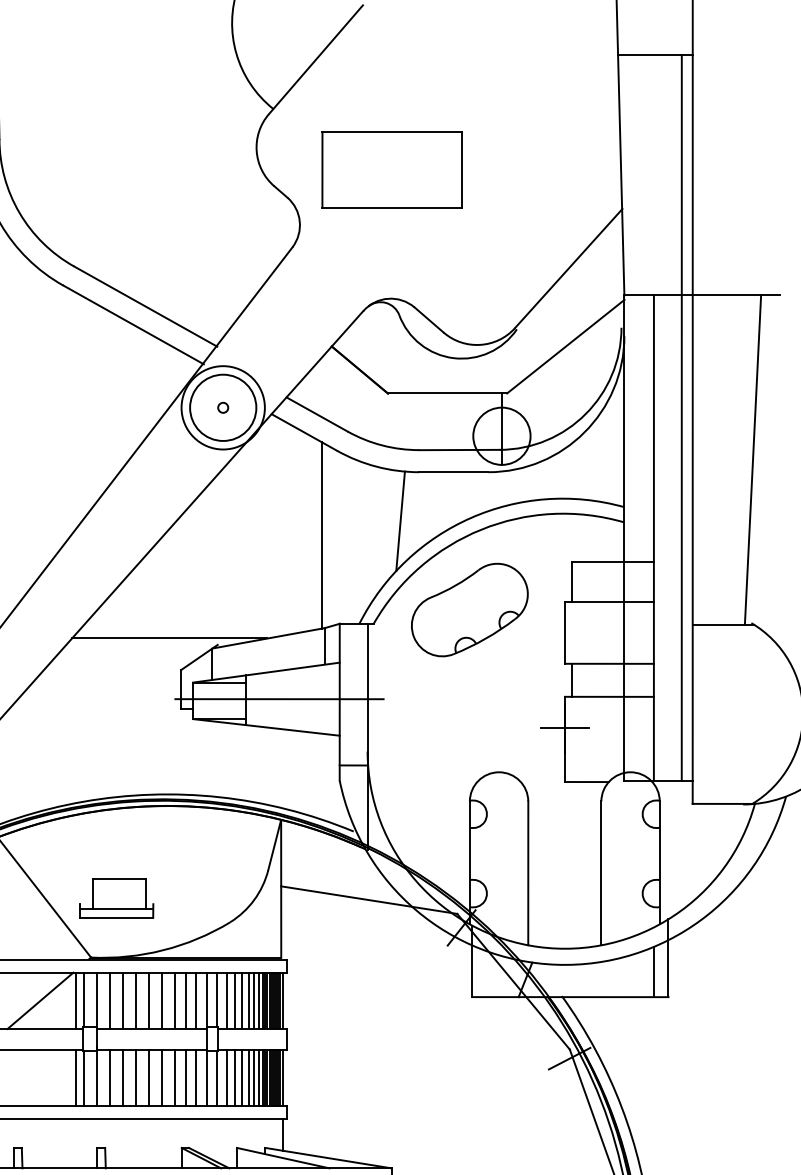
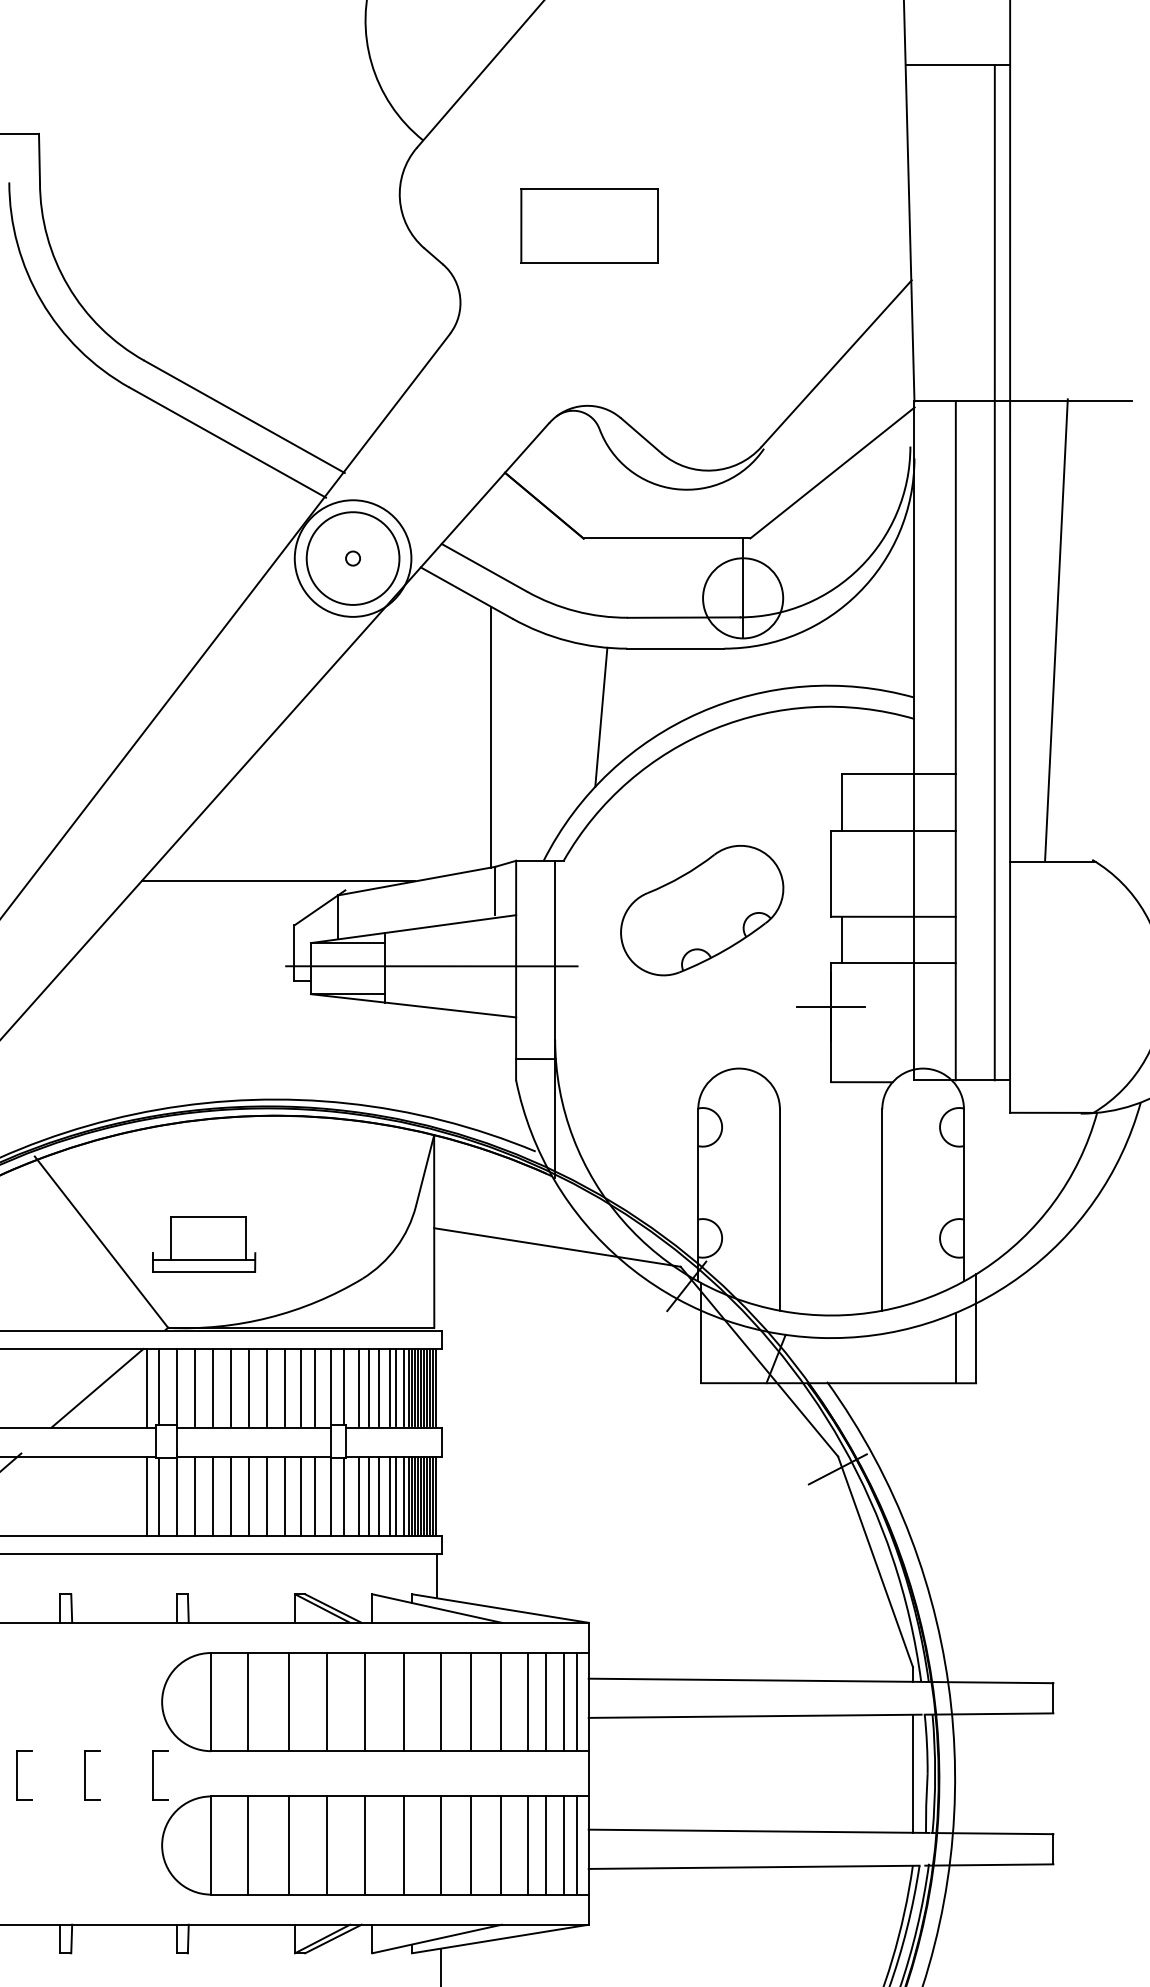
part: (392, 169) -> (589, 225), size x0.7
line: (753, 459) -> (1056, 629), moved
part: (470, 610) -> (702, 910), moved

